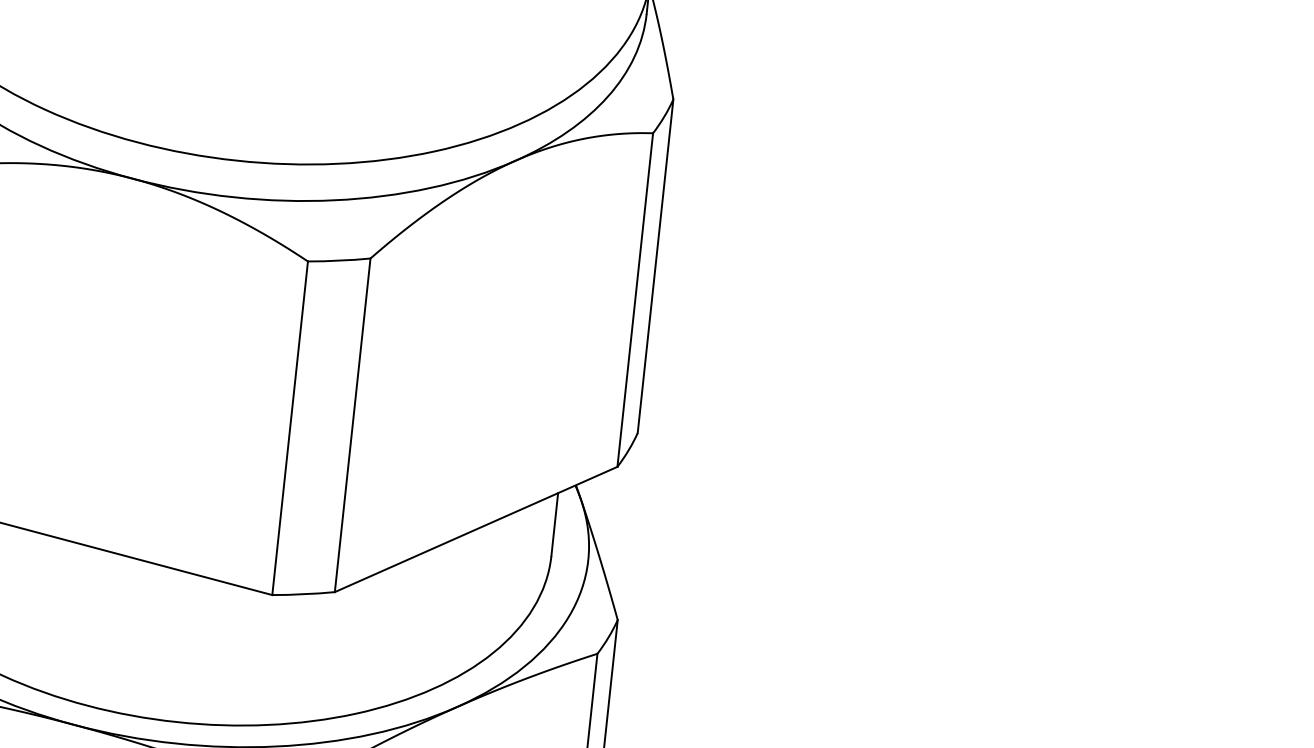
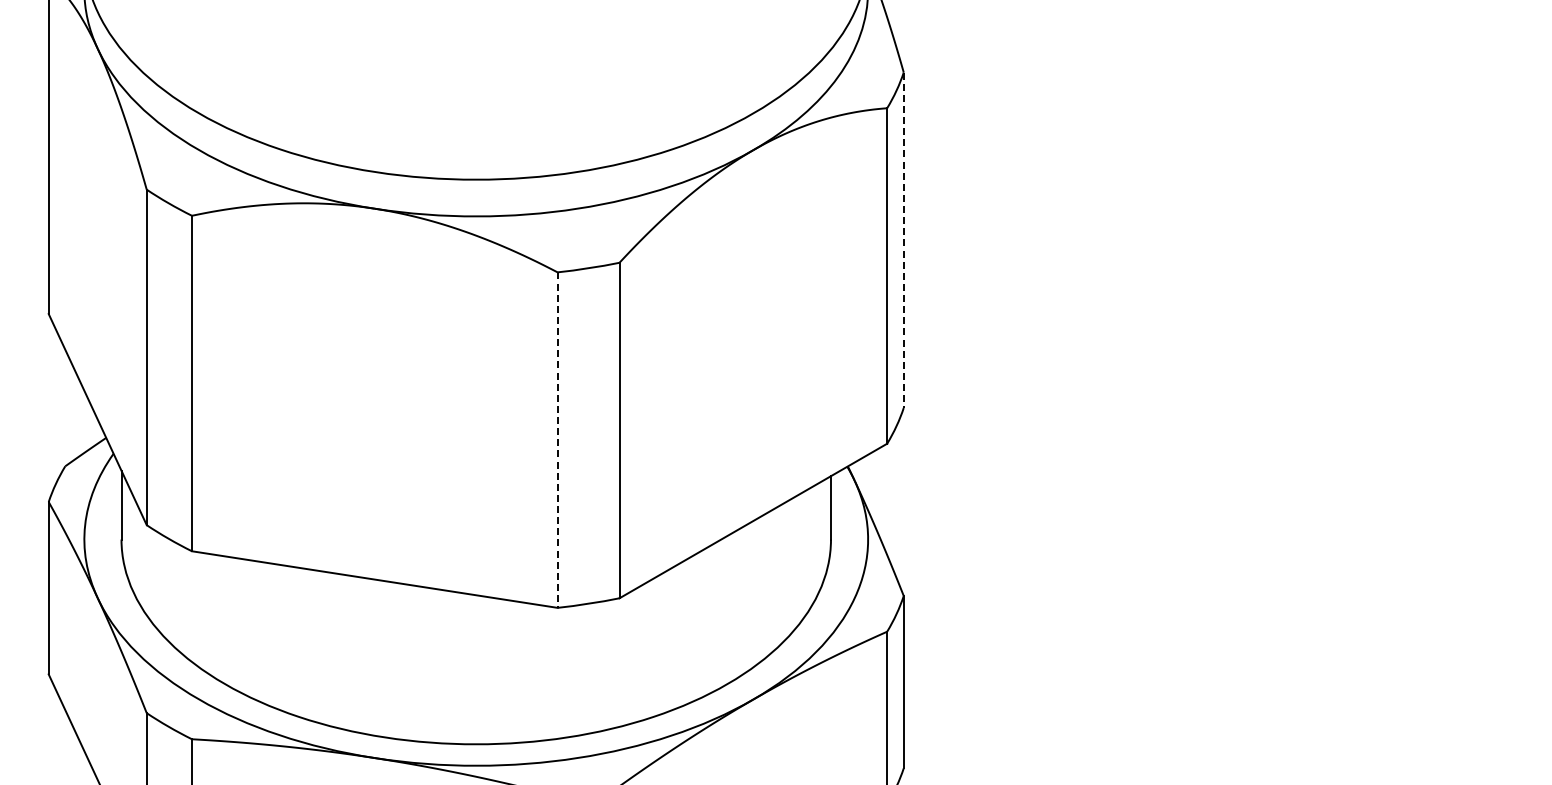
line: (655, 266) -> (903, 240), solid -> dashed
line: (289, 428) -> (557, 440), solid -> dashed

